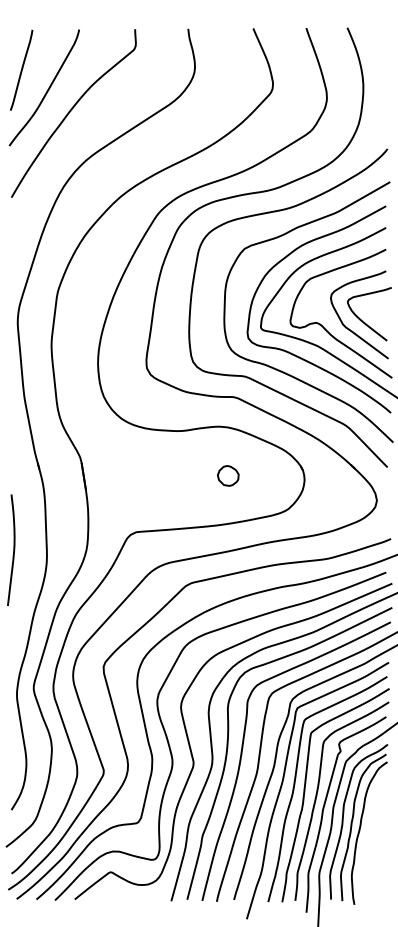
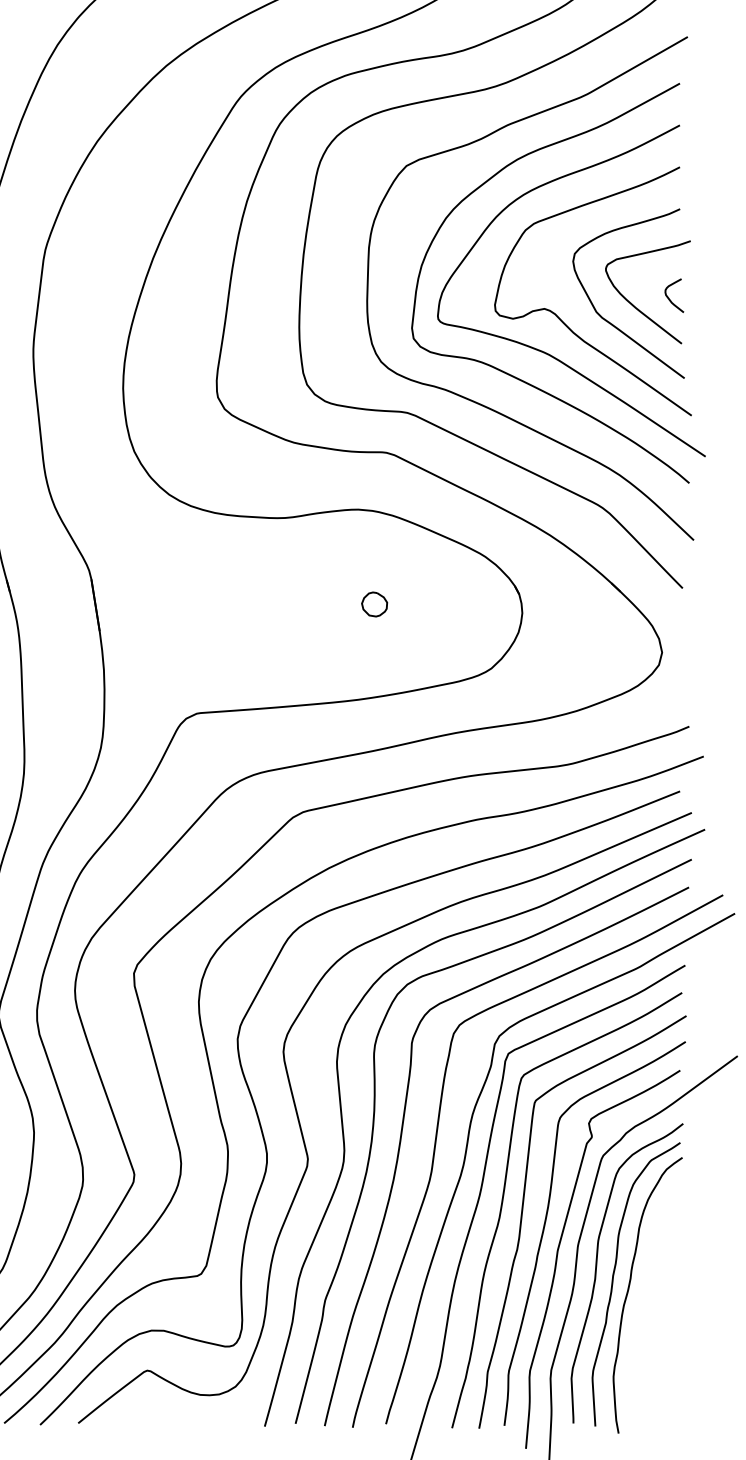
curve: (380, 315) -> (668, 294), added
part: (227, 475) -> (373, 603), size x0.62

